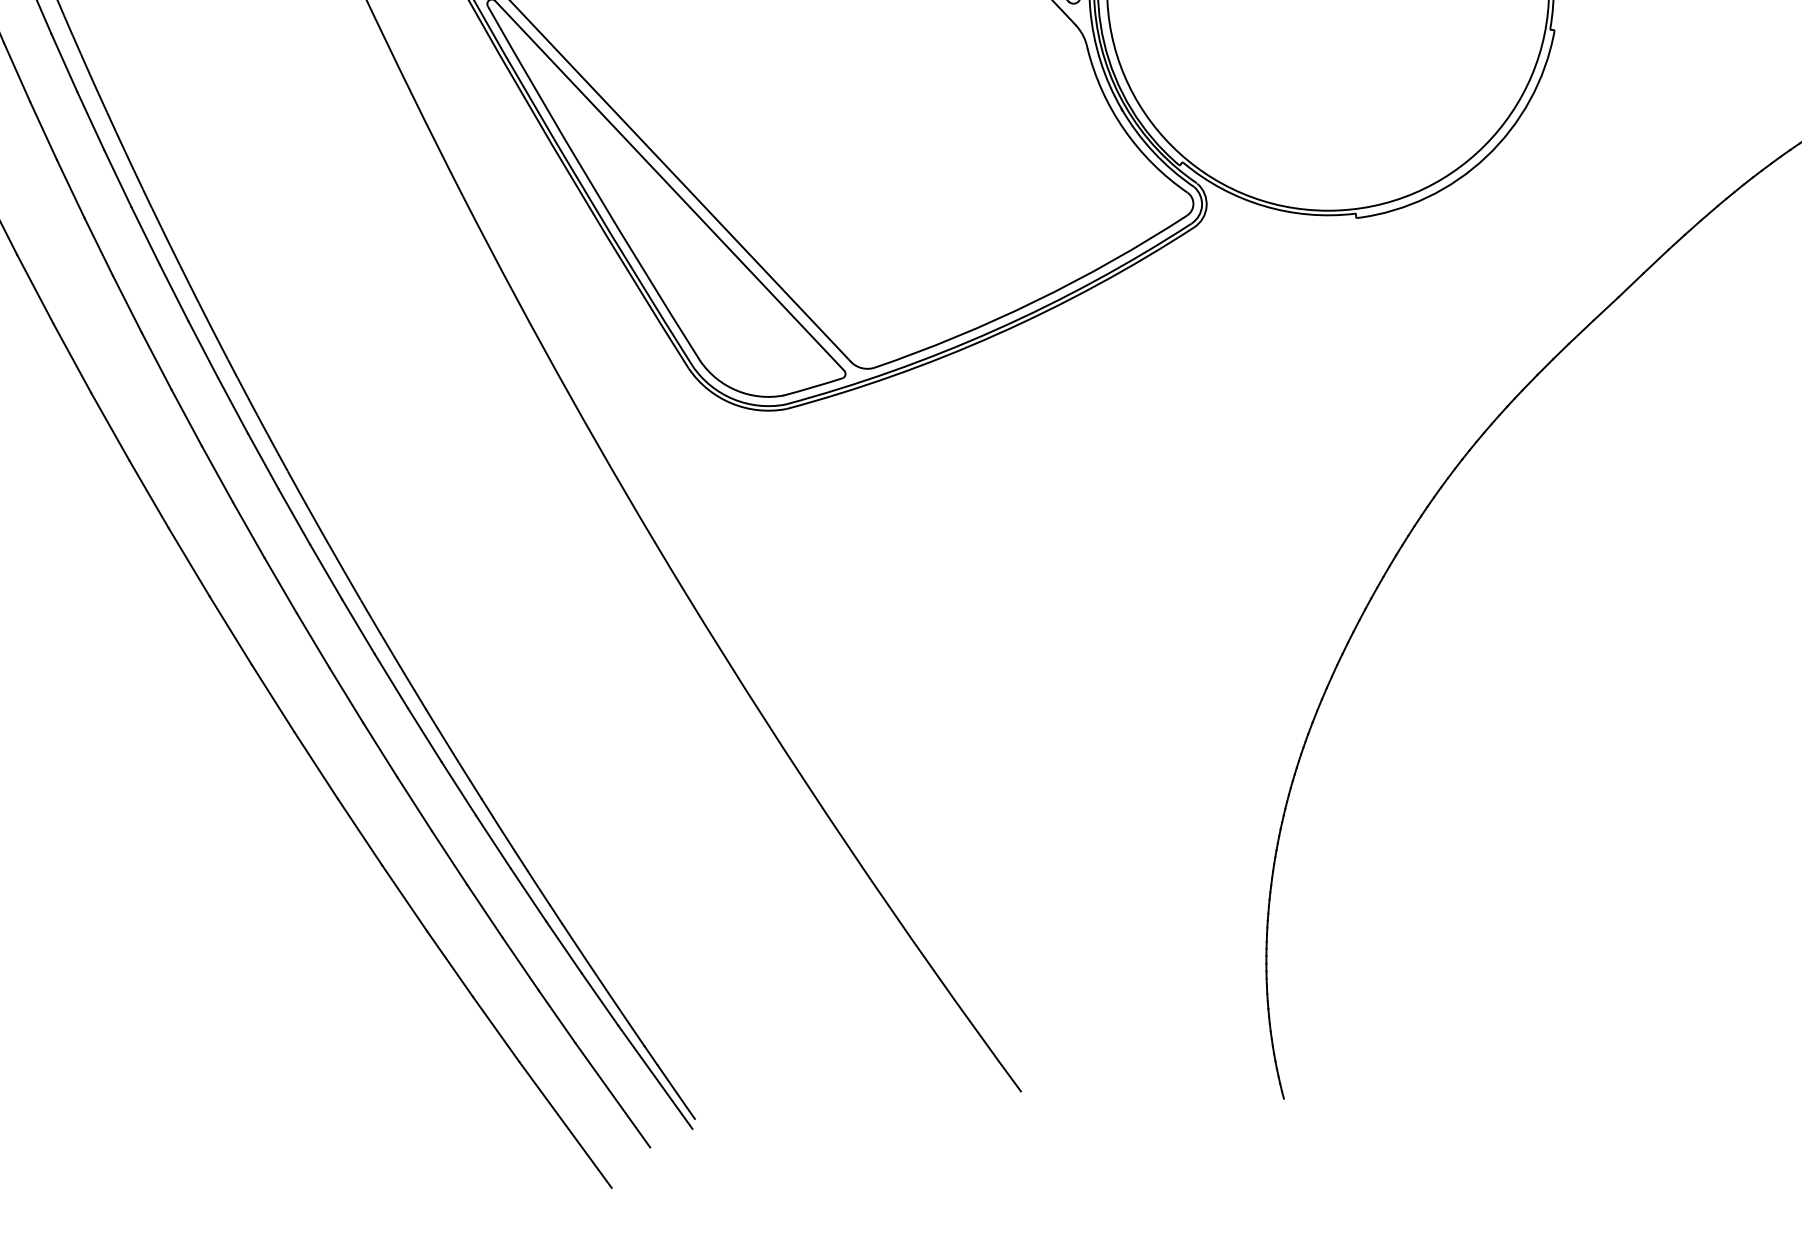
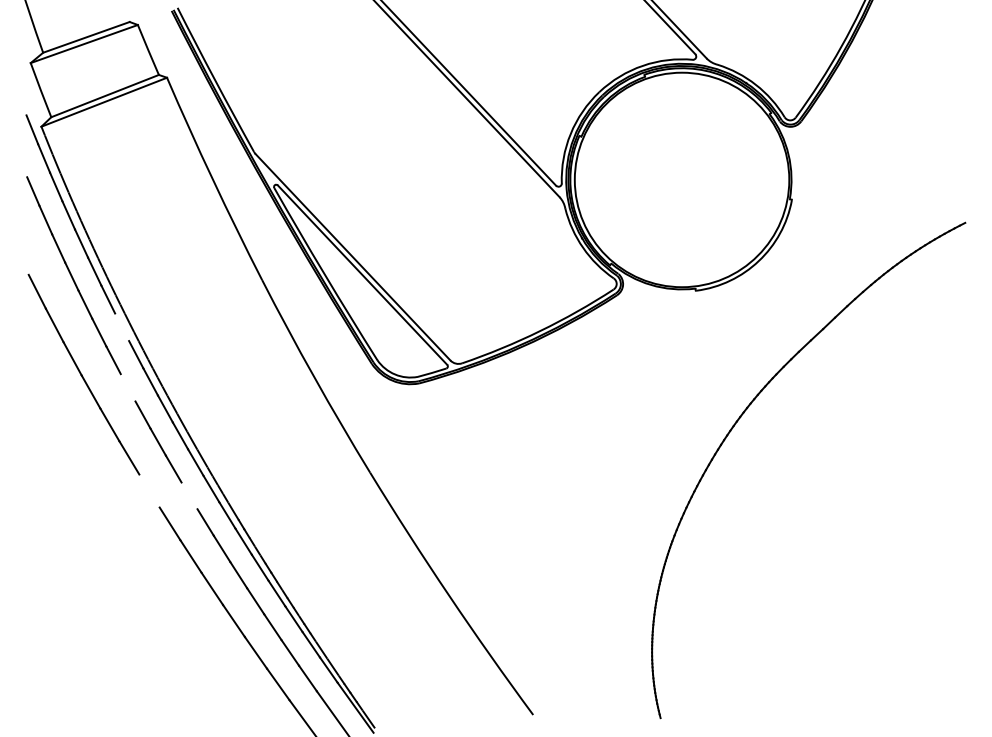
line: (175, 293) -> (122, 327), removed
line: (185, 417) -> (127, 387), removed
line: (230, 629) -> (149, 490), removed
line: (313, 639) -> (189, 495), removed

